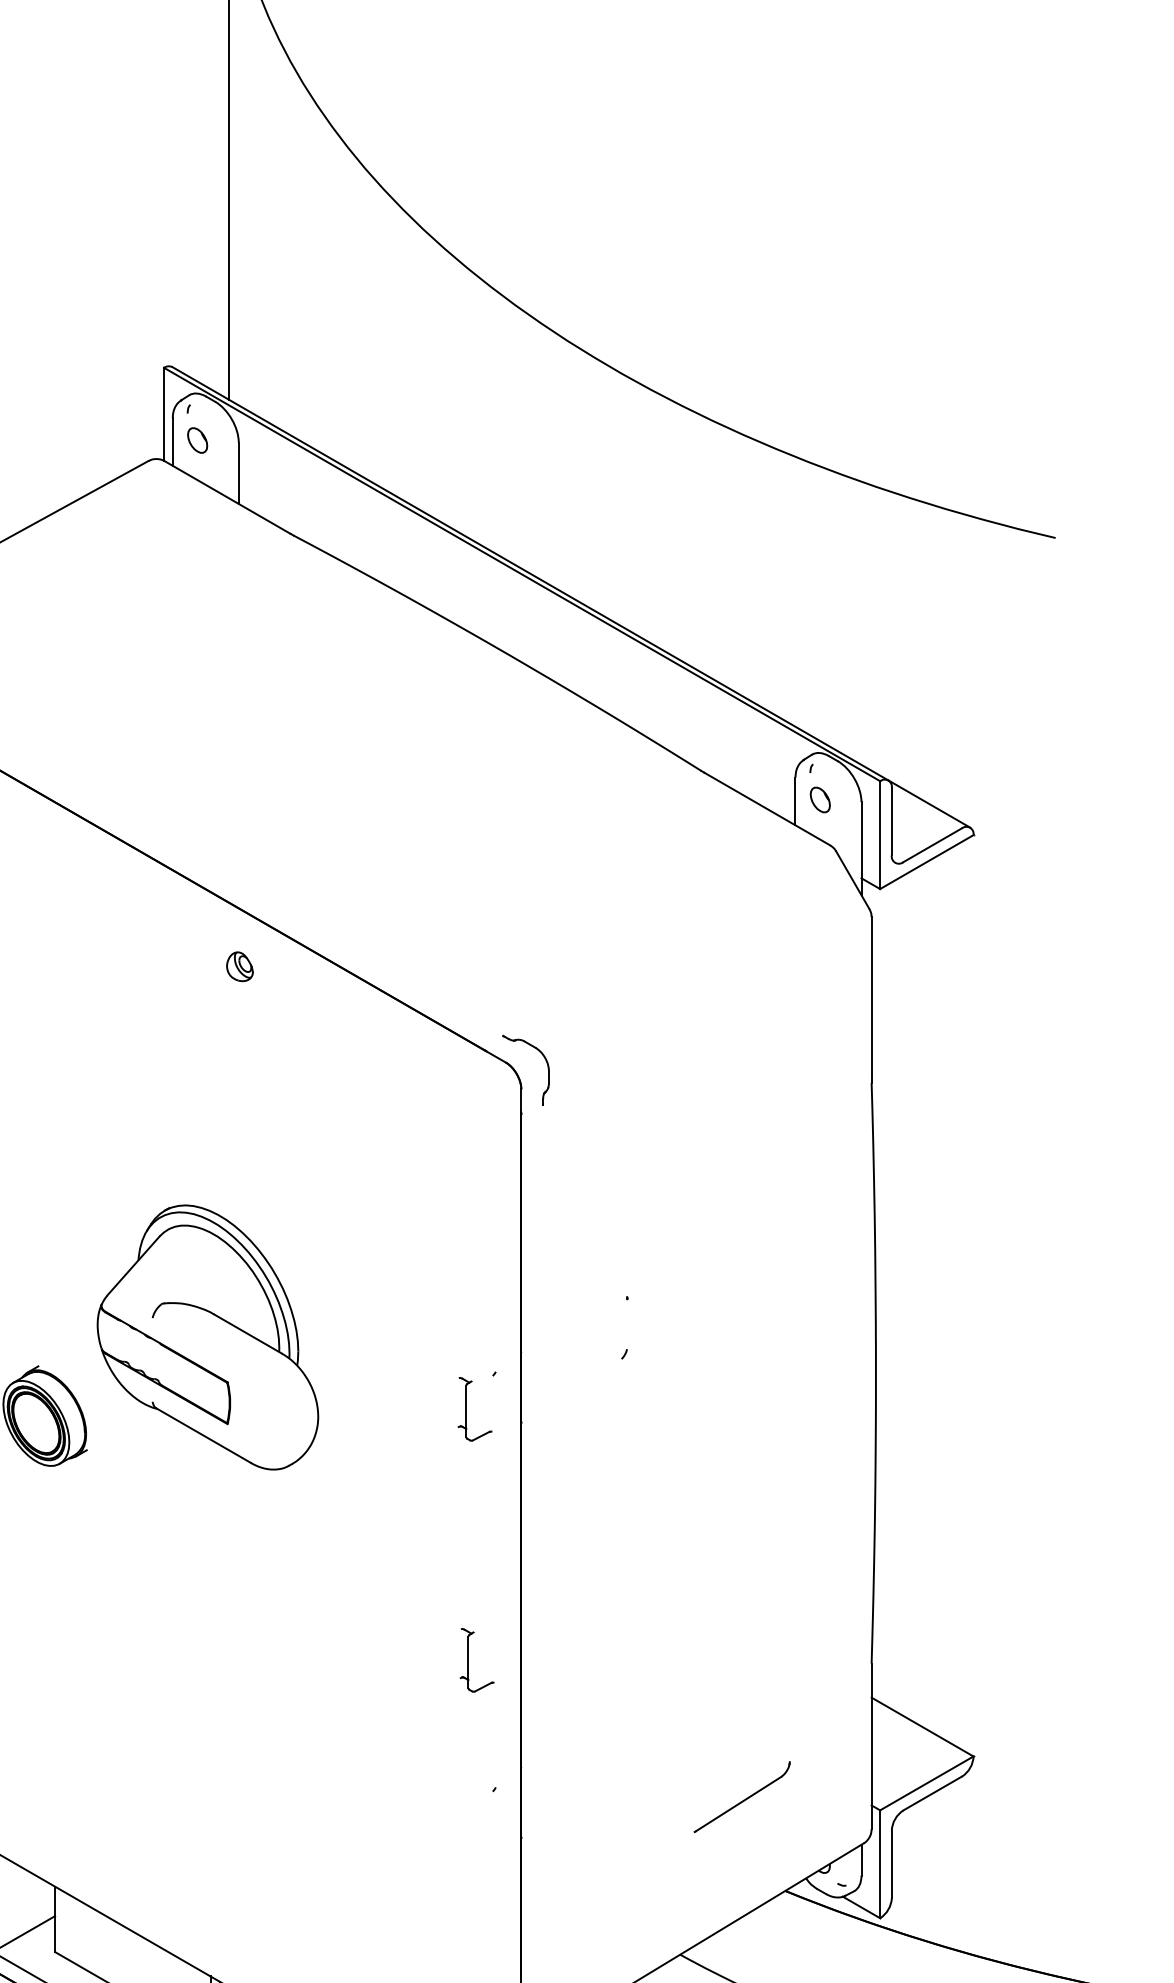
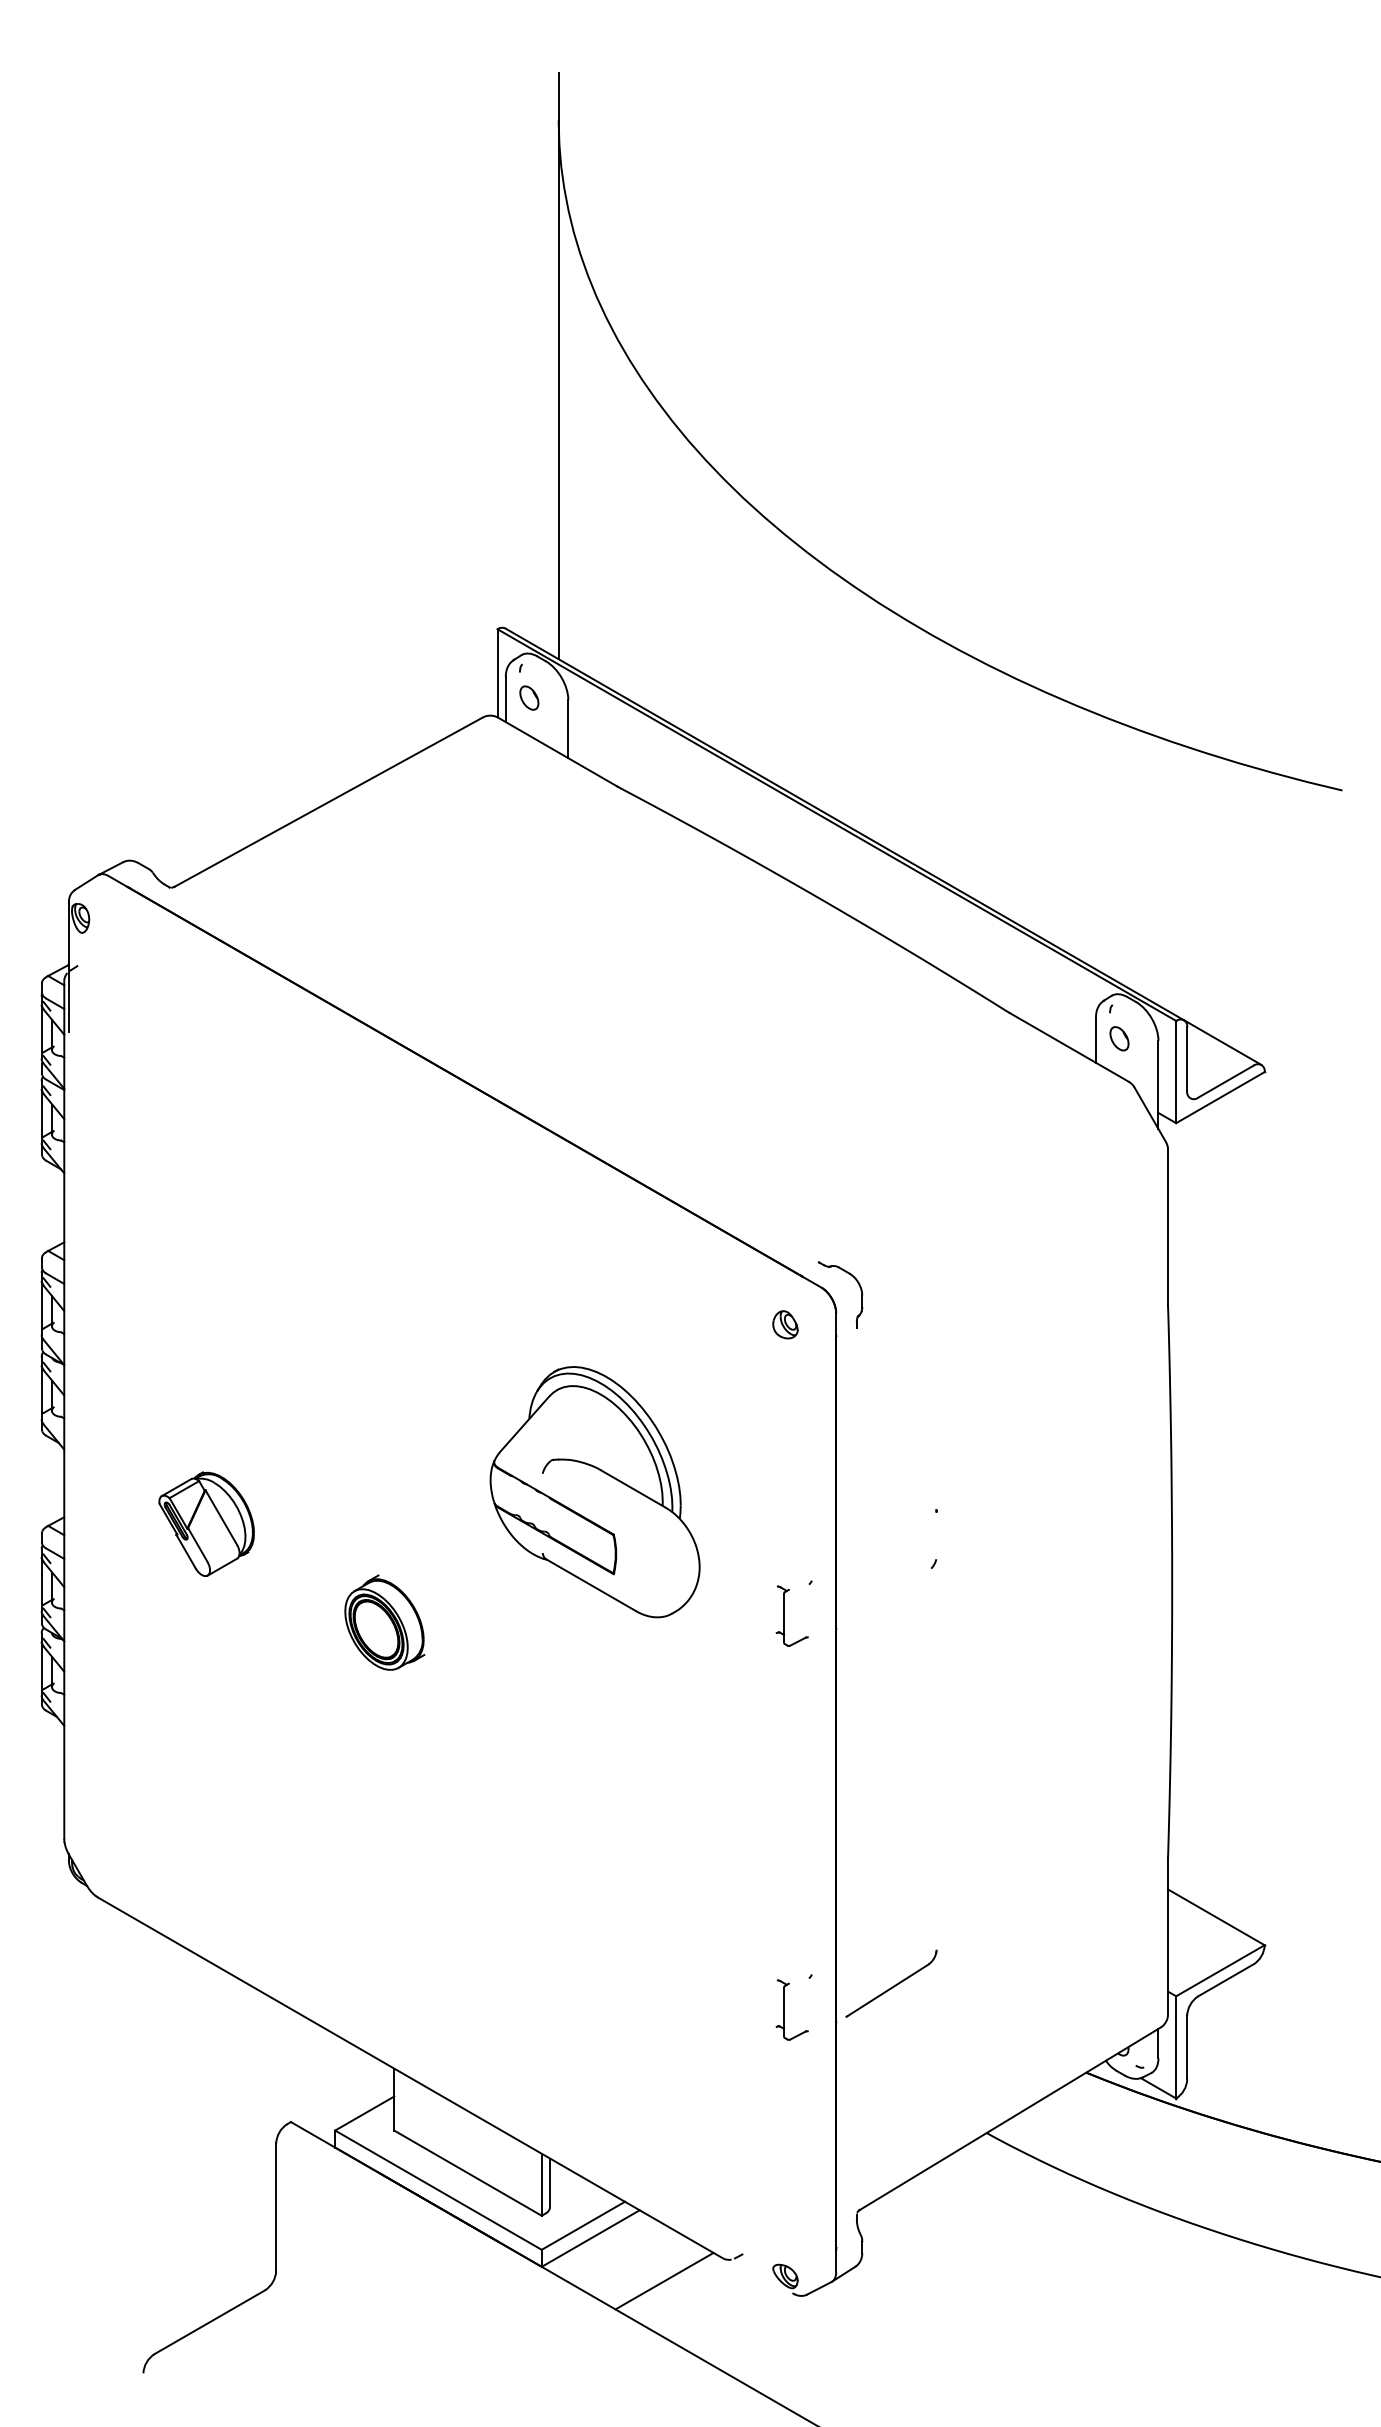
part: (239, 966) -> (785, 1324), moved
part: (207, 1337) -> (594, 1492), moved
part: (468, 1659) -> (784, 2009), moved
part: (742, 1796) -> (891, 1983), moved

